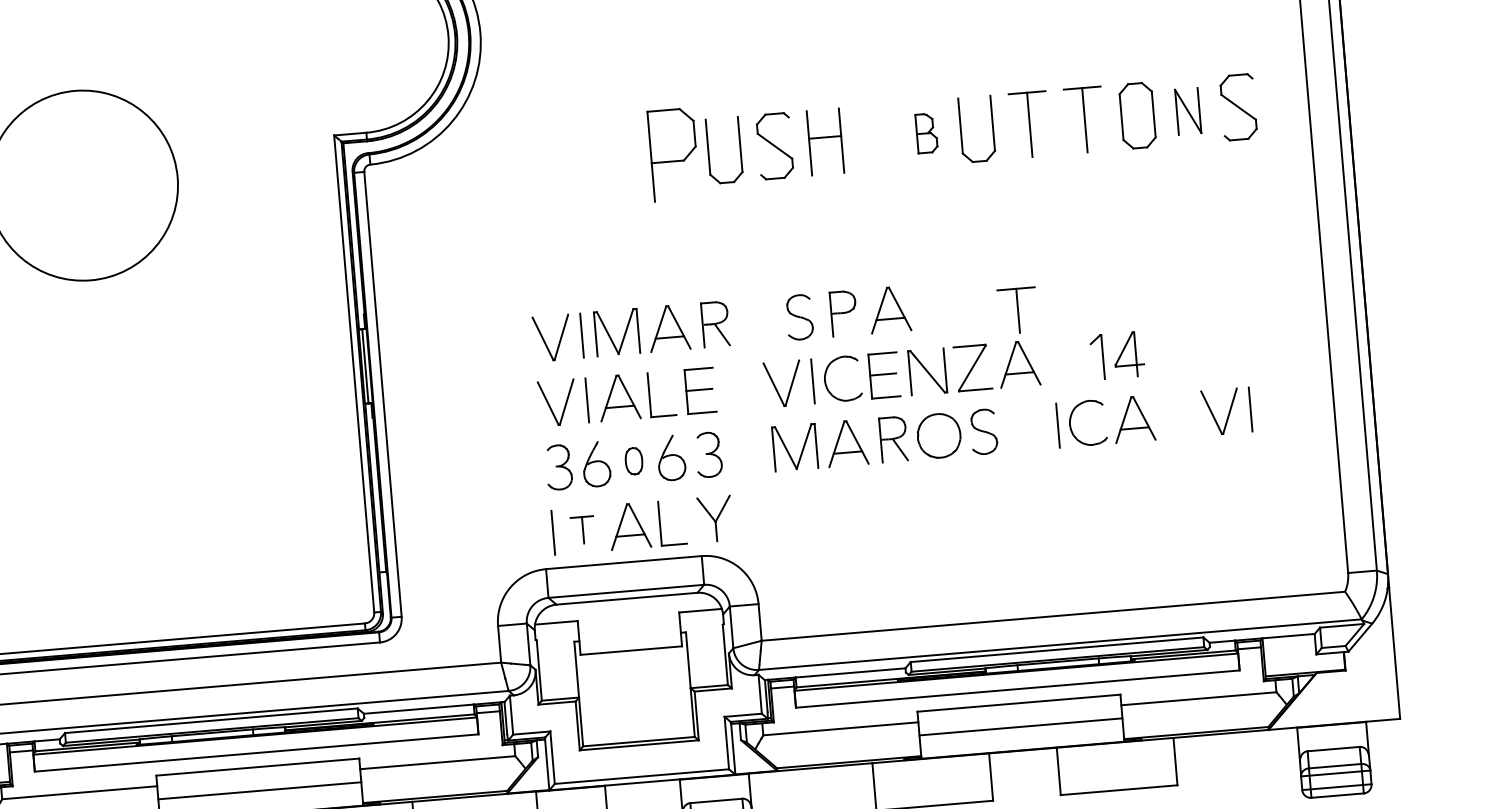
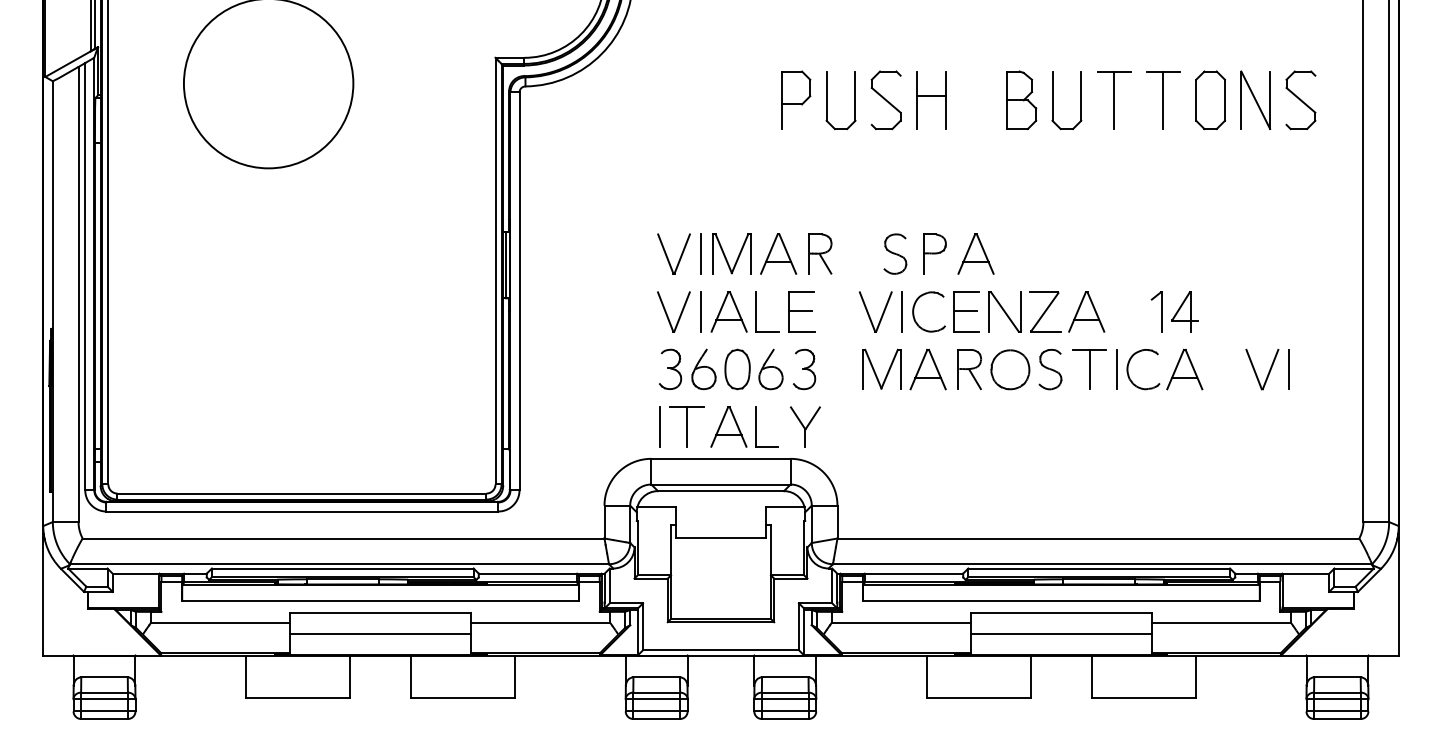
part: (1187, 110) -> (1255, 99), size x1.43
part: (926, 132) -> (1021, 99), size x1.67
part: (674, 153) -> (796, 99), size x0.71
part: (1017, 310) -> (1089, 369), moved
part: (633, 461) -> (737, 369), size x1.67
part: (582, 529) -> (686, 426), size x1.67

